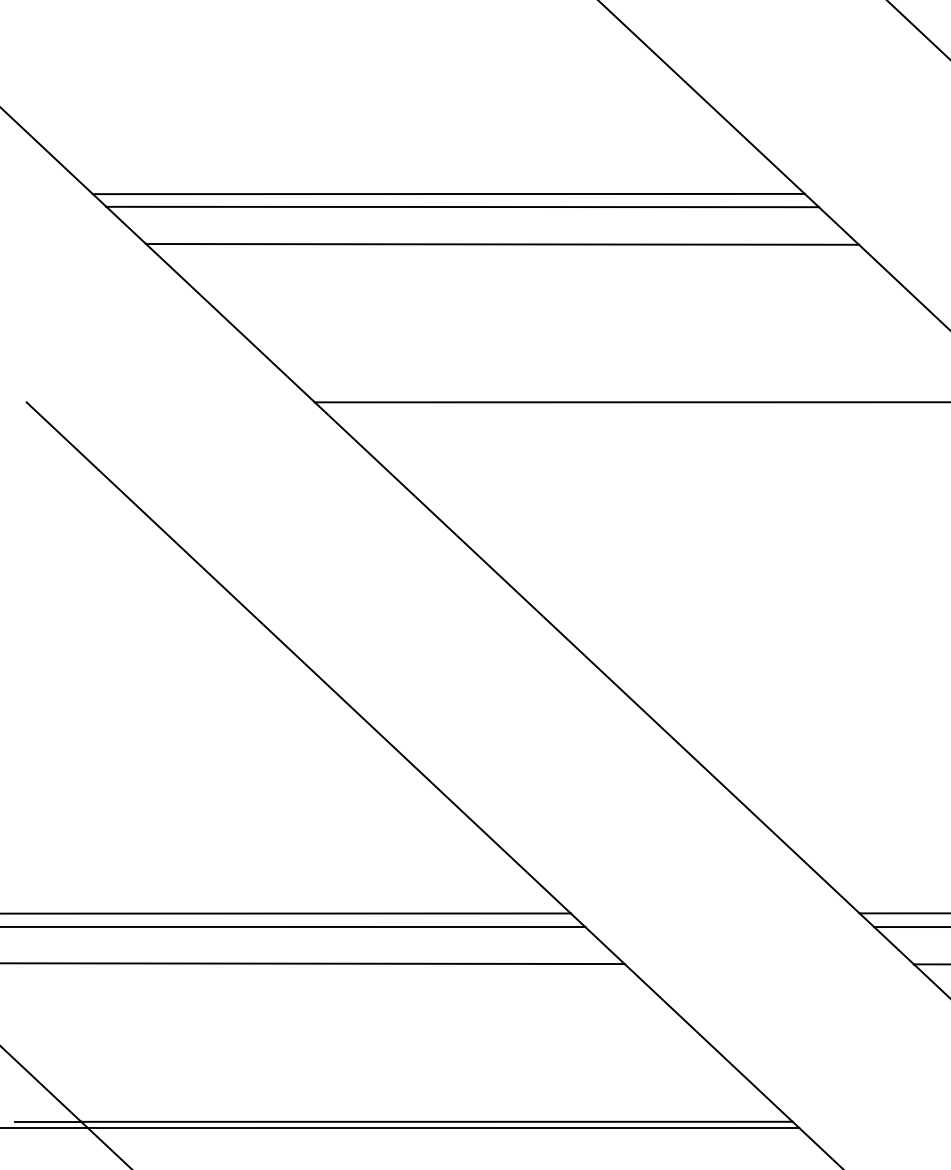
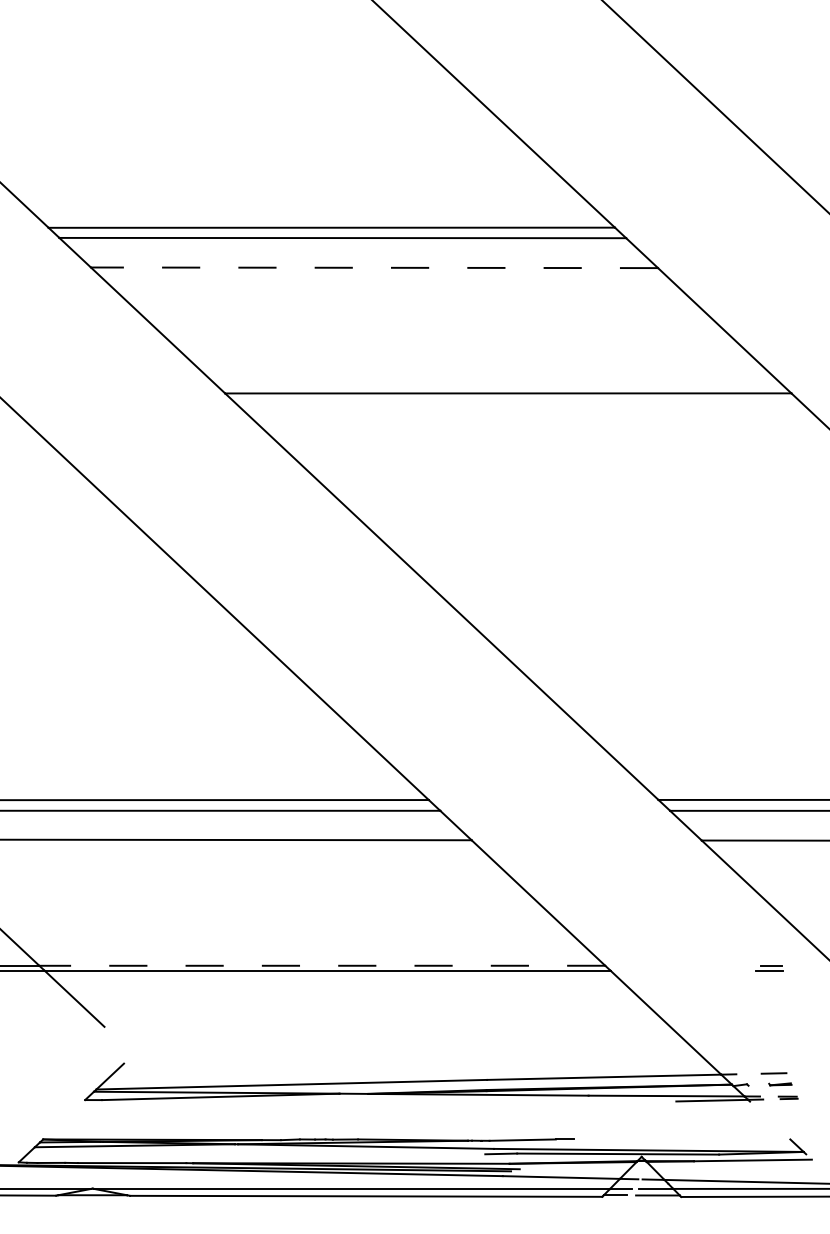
line: (502, 244) -> (374, 267), solid -> dashed
line: (437, 1121) -> (322, 965), solid -> dashed

